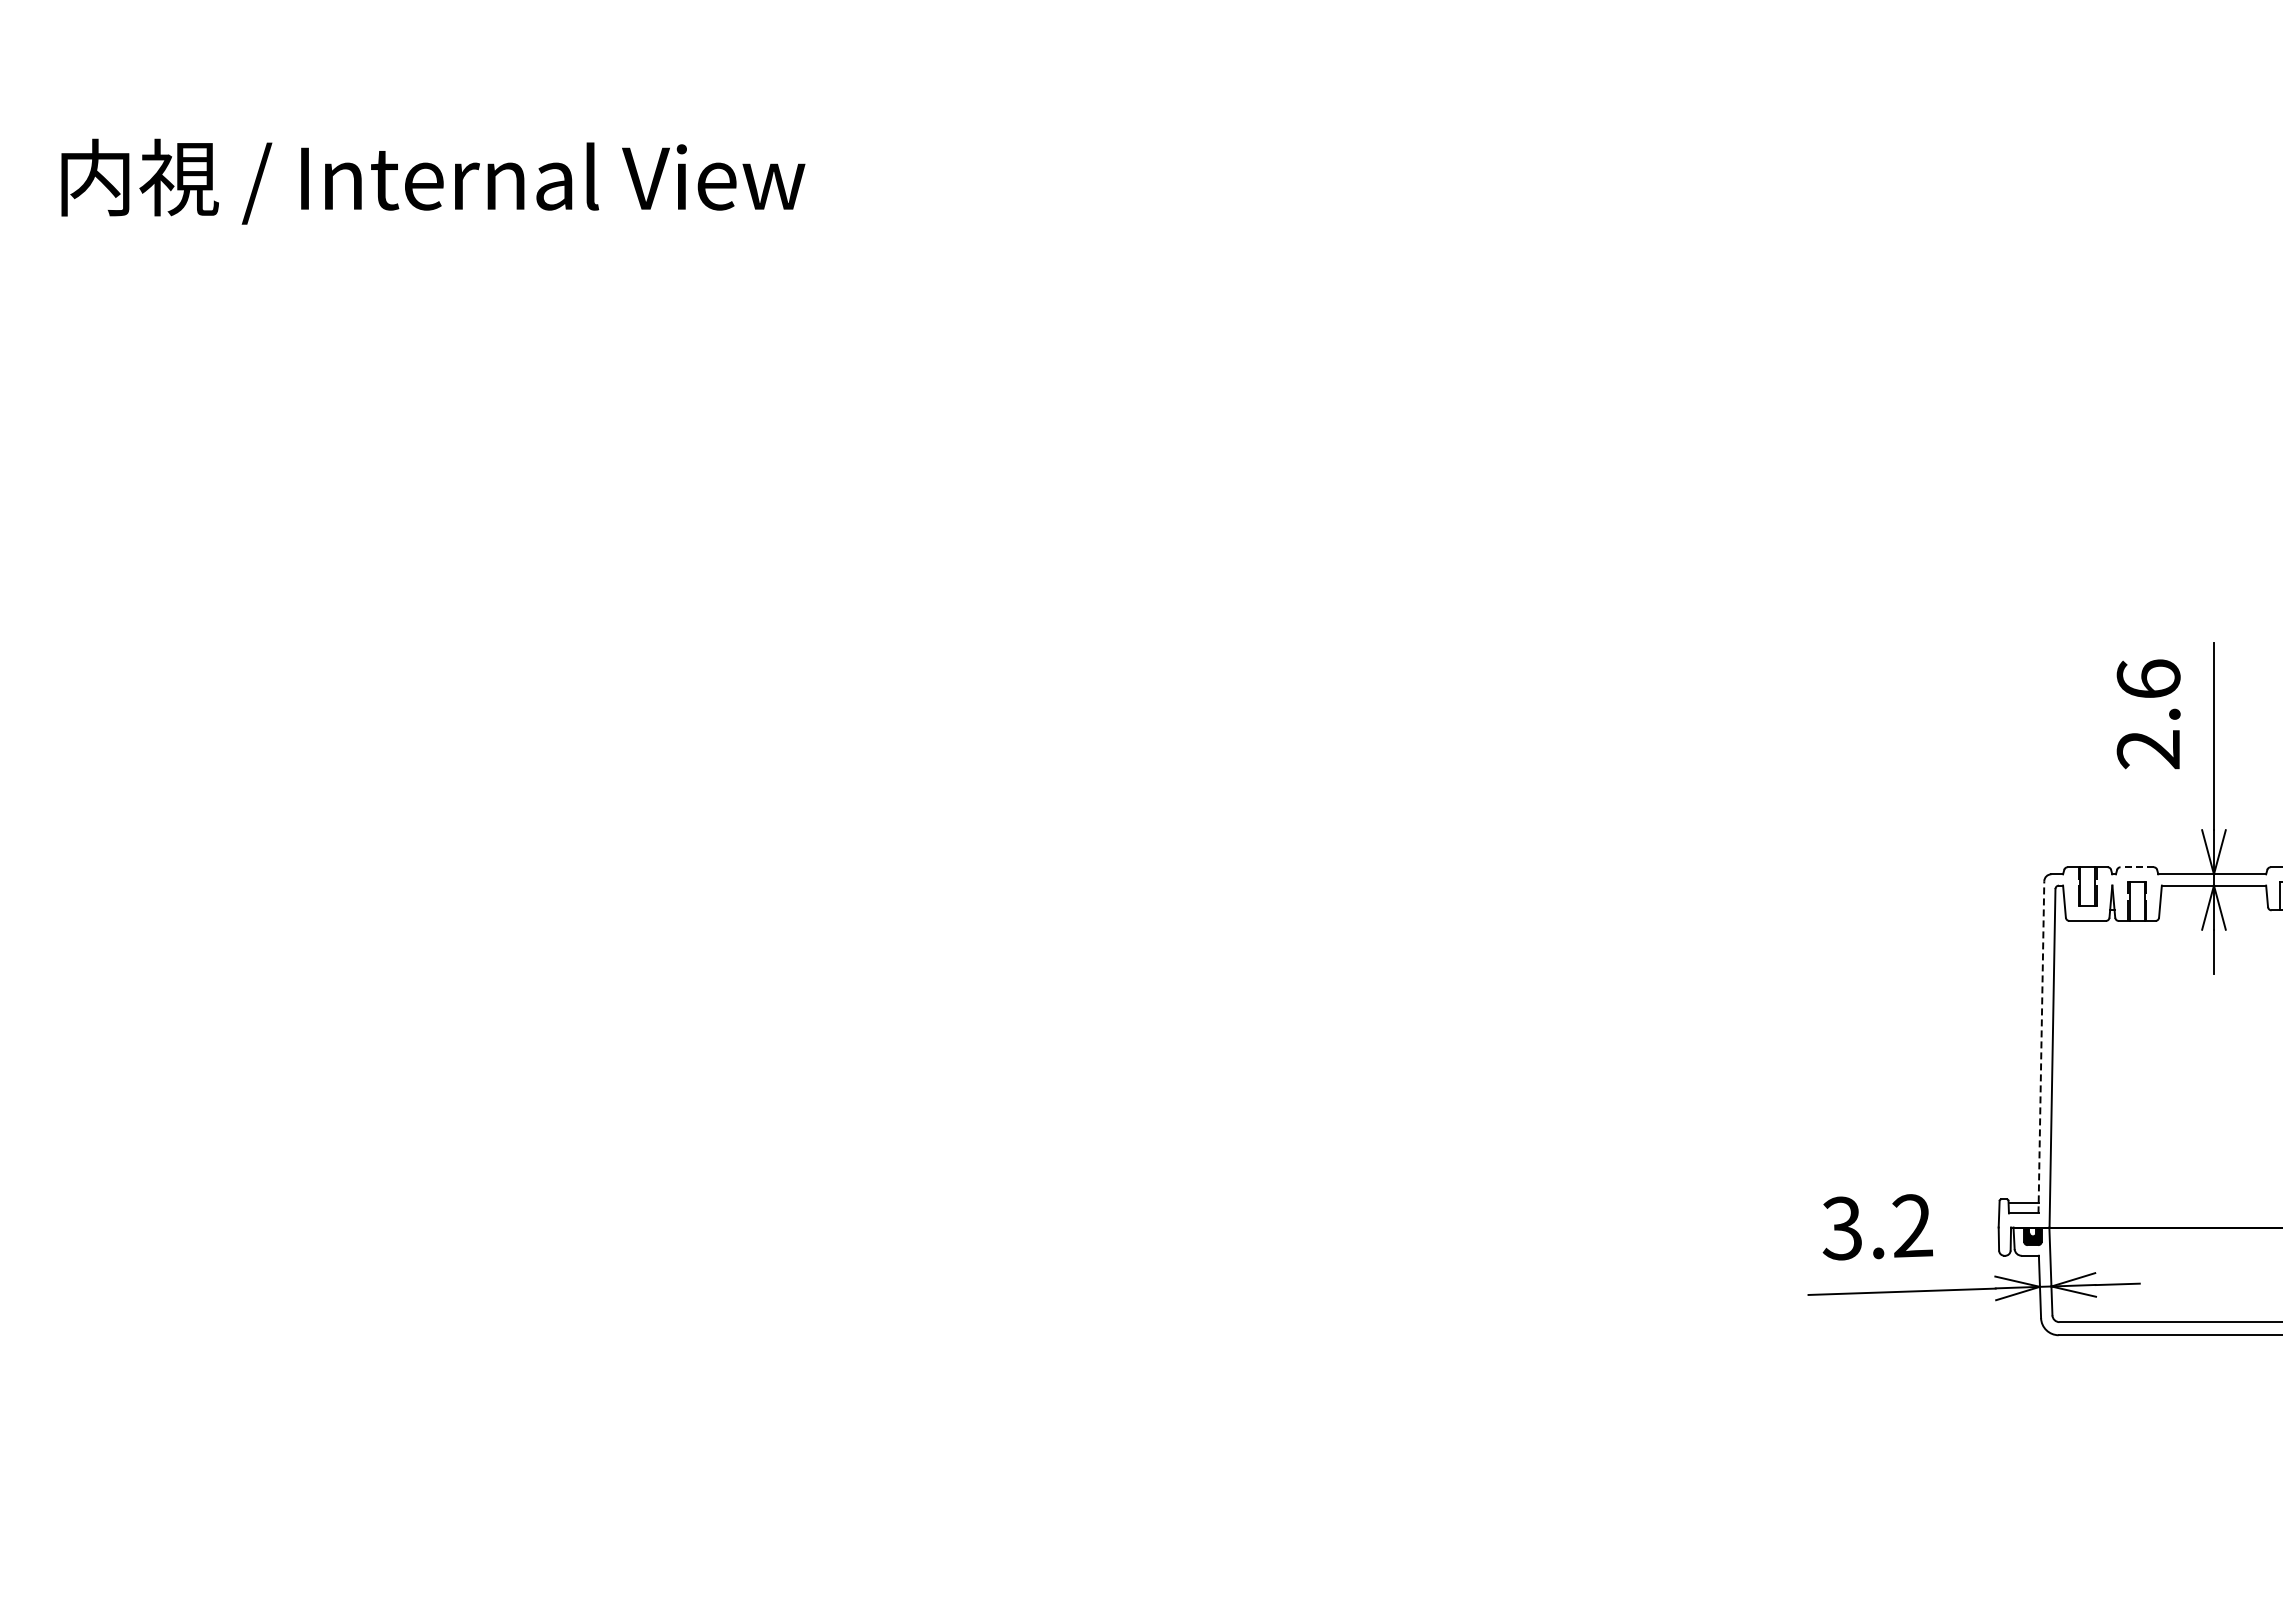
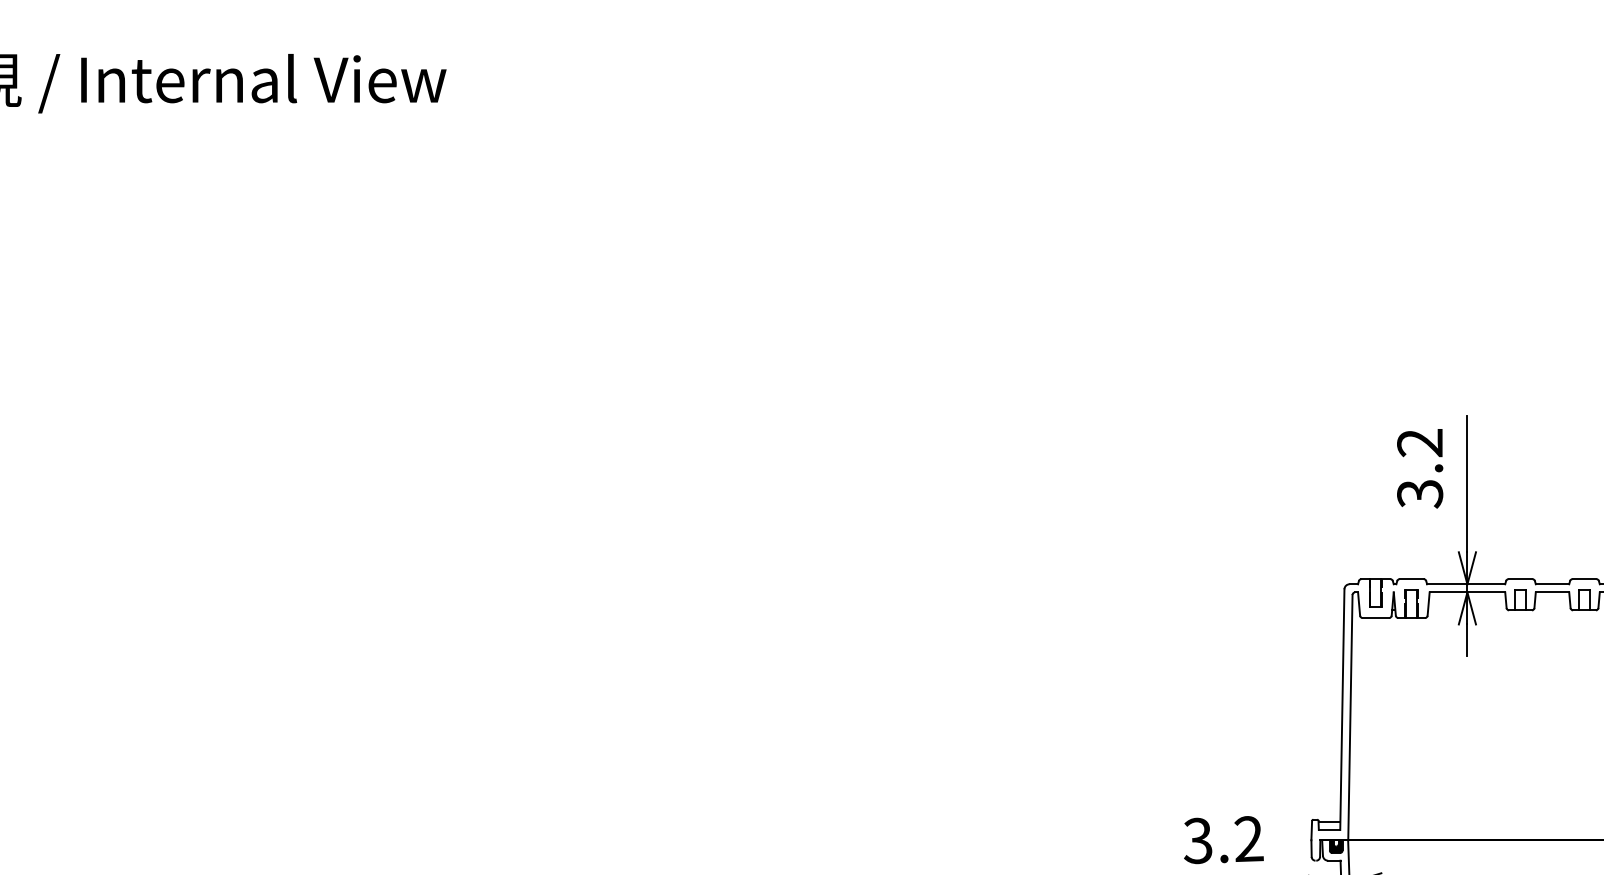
text: (2148, 714) -> (1419, 468), 2.6 -> 3.2
line: (2137, 867) -> (1412, 579), dashed -> solid
line: (2041, 1046) -> (1342, 709), dashed -> solid

